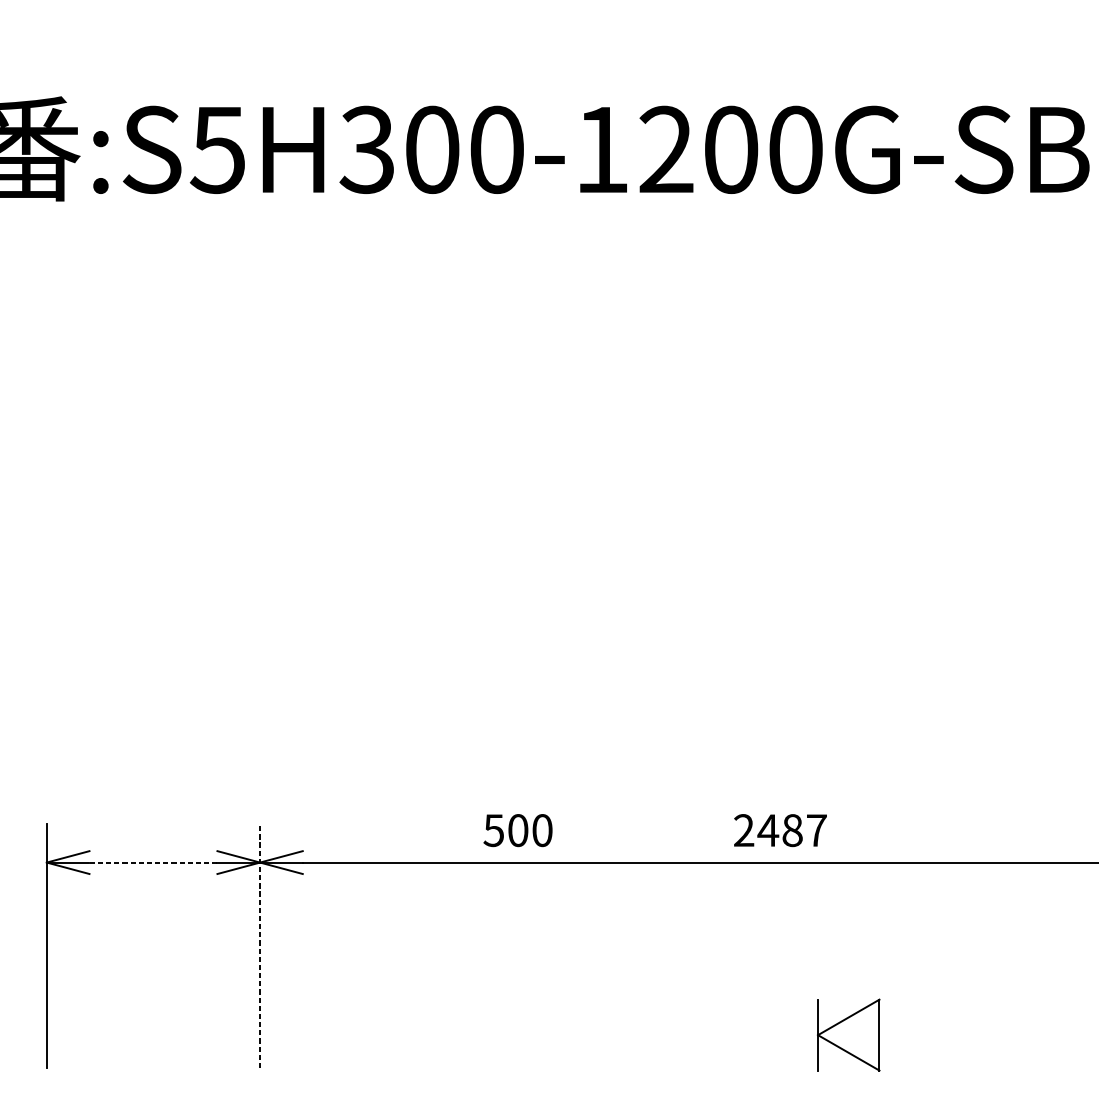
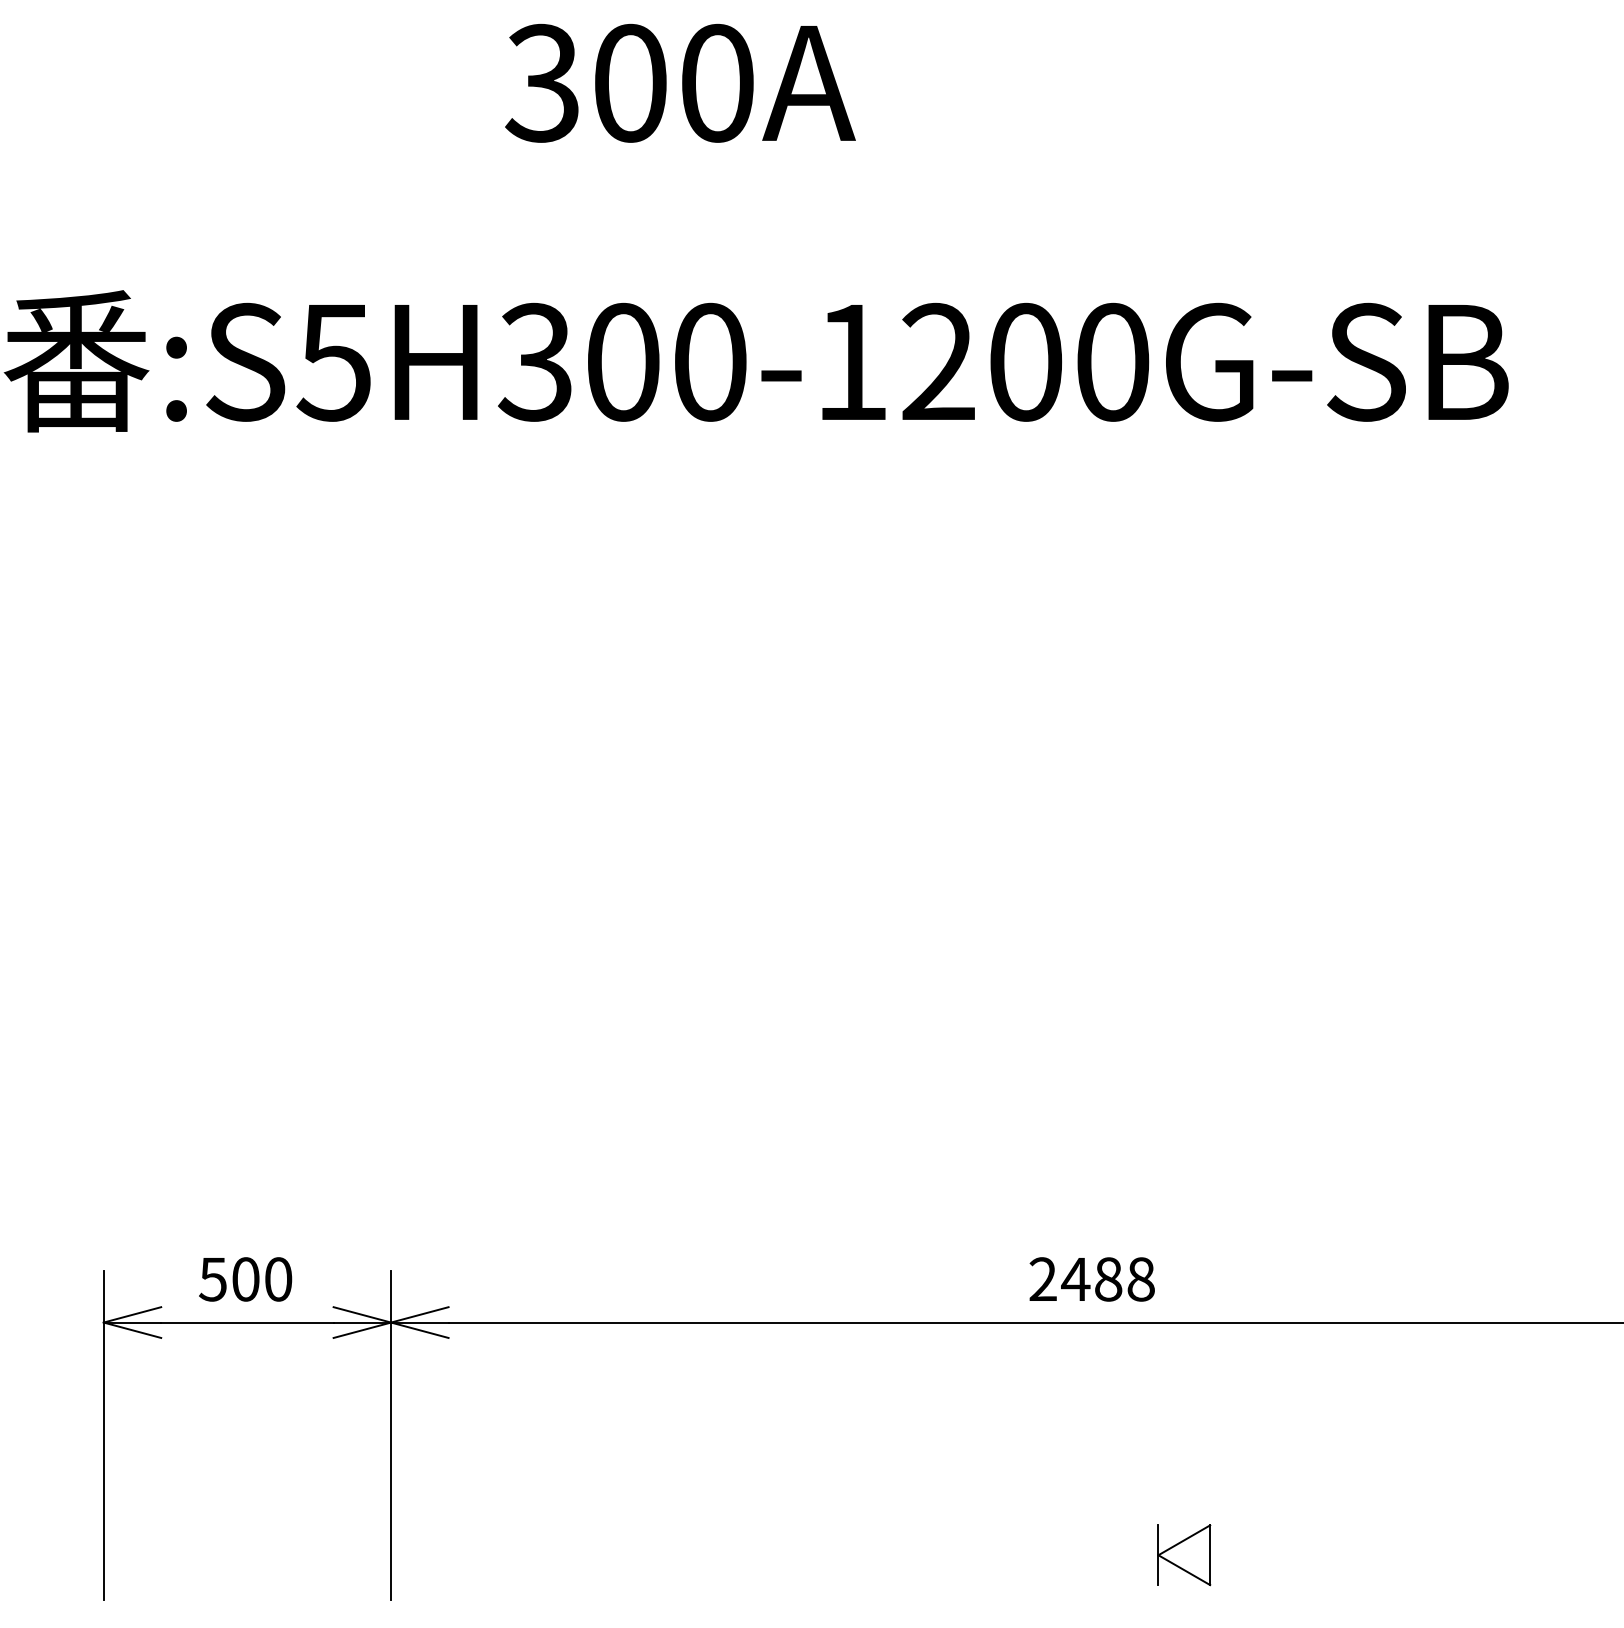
text: (517, 830) -> (245, 1279), moved
text: (816, 830) -> (1140, 1279), 2487 -> 2488
line: (152, 862) -> (246, 1322), dashed -> solid
line: (260, 945) -> (391, 1434), dashed -> solid
part: (848, 1035) -> (1184, 1555), size x0.62

